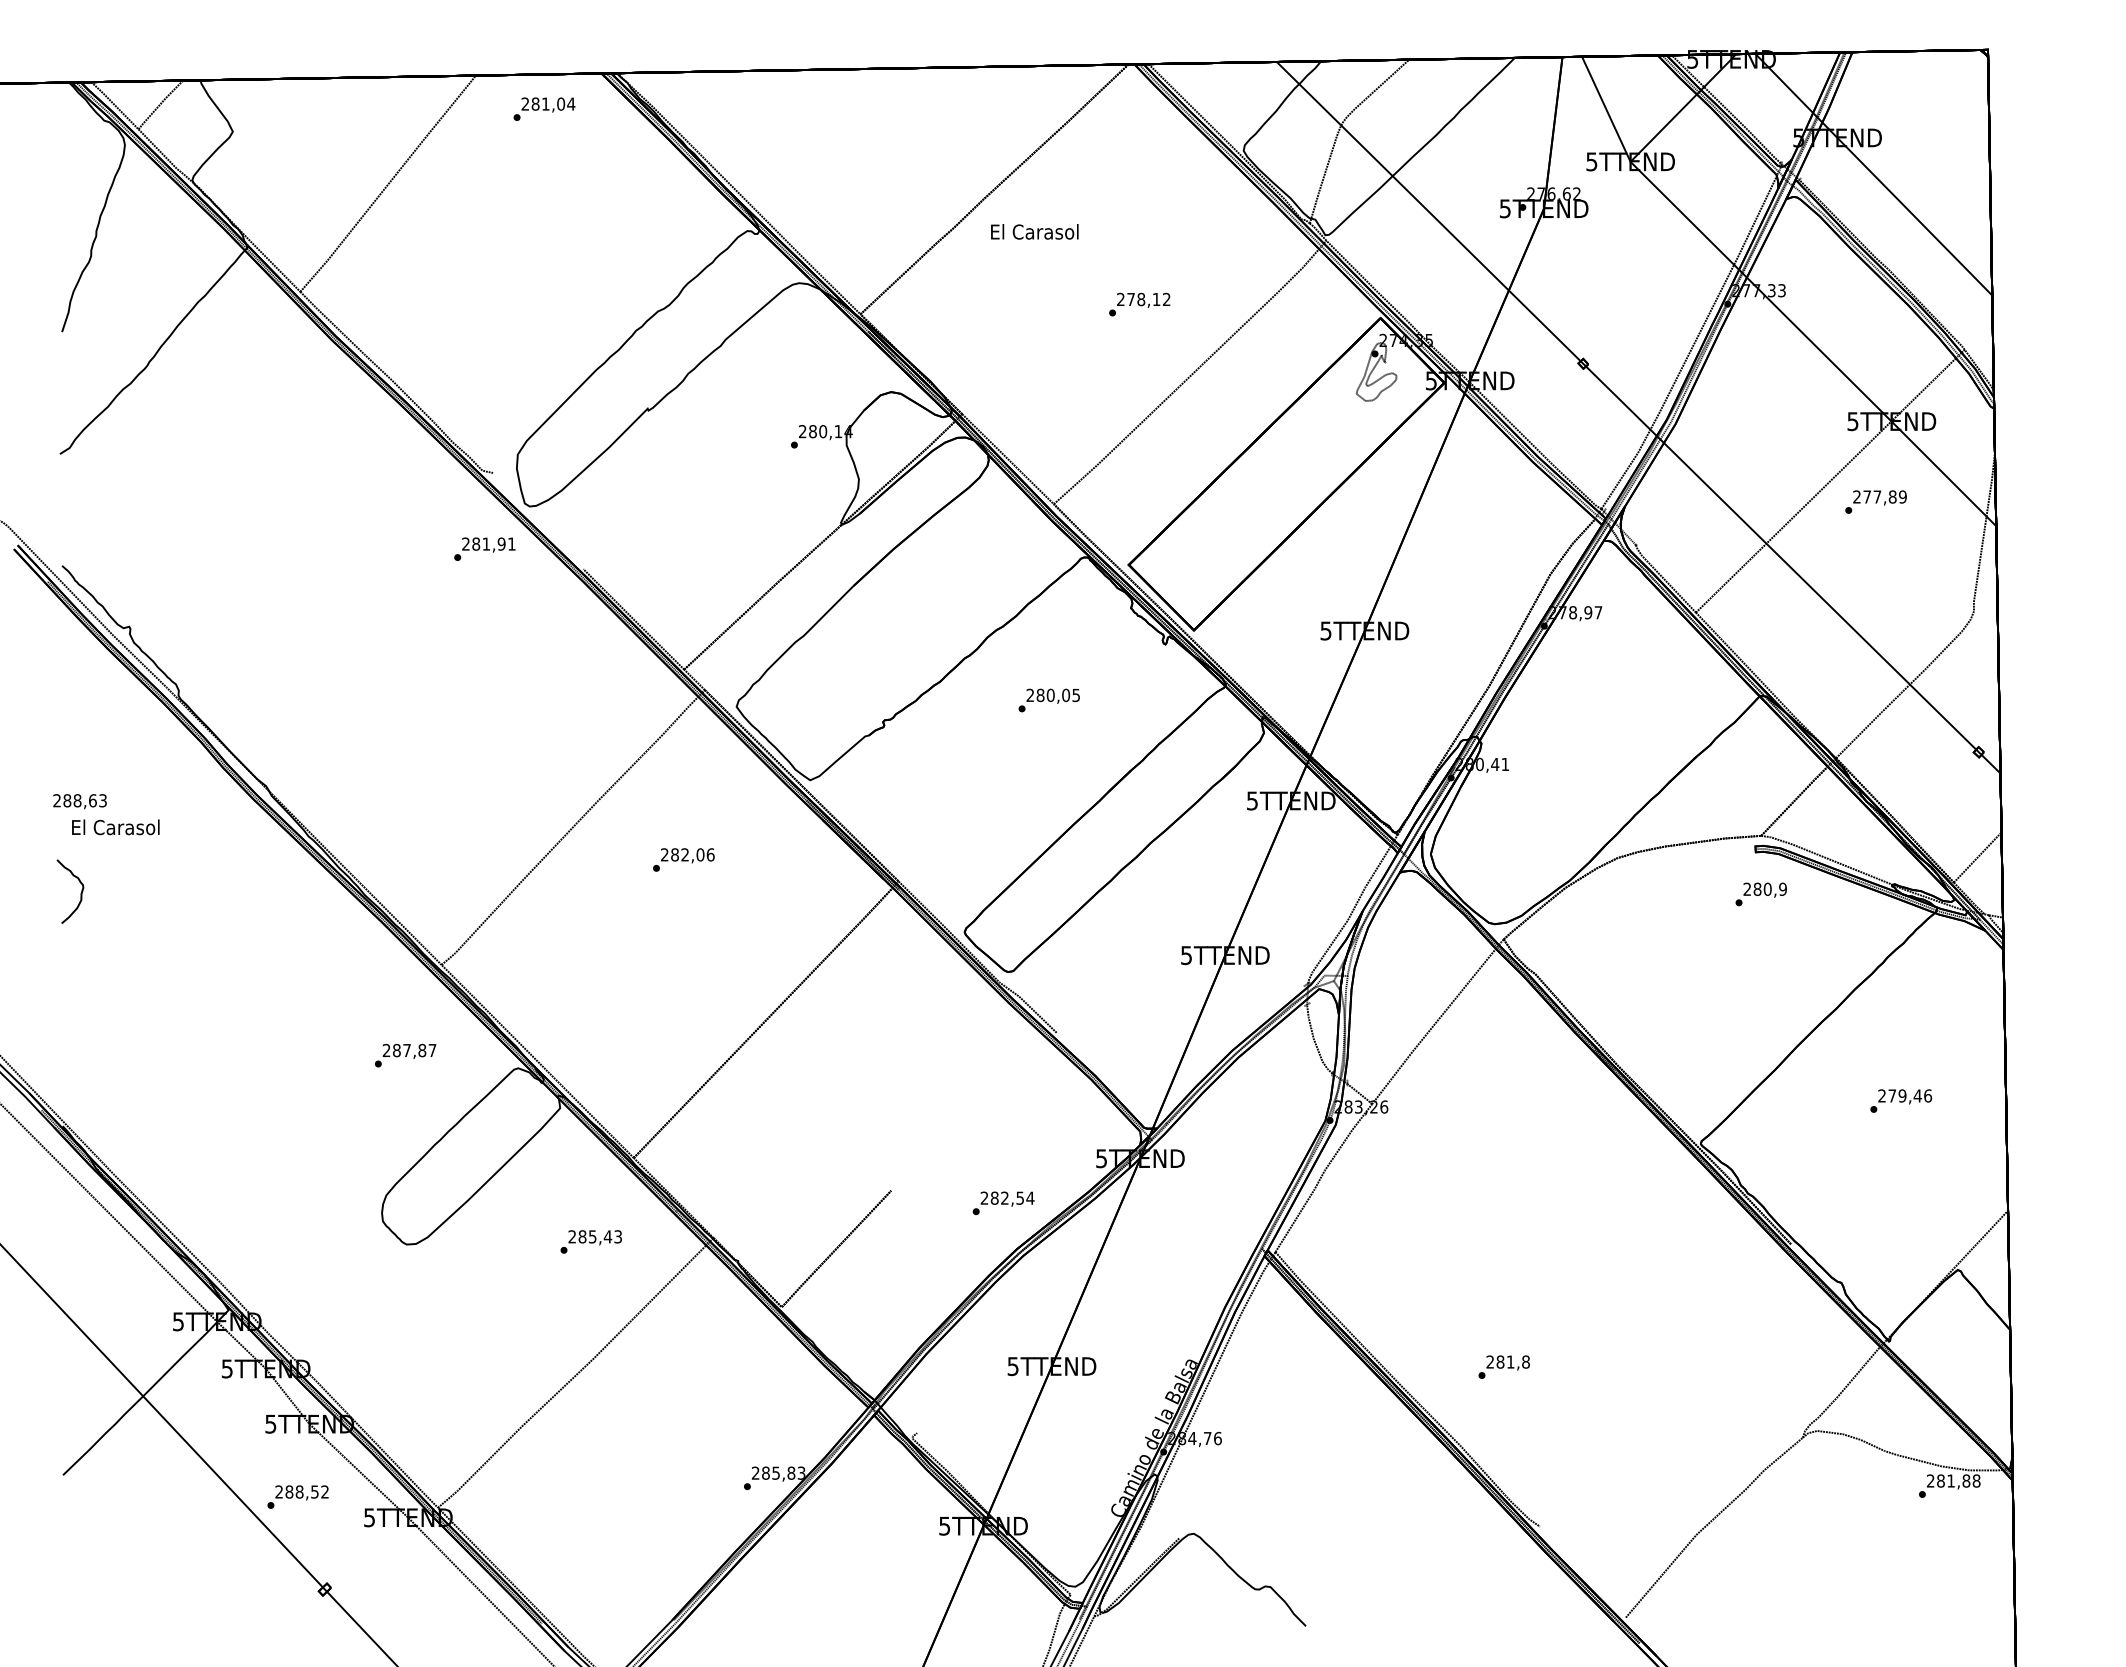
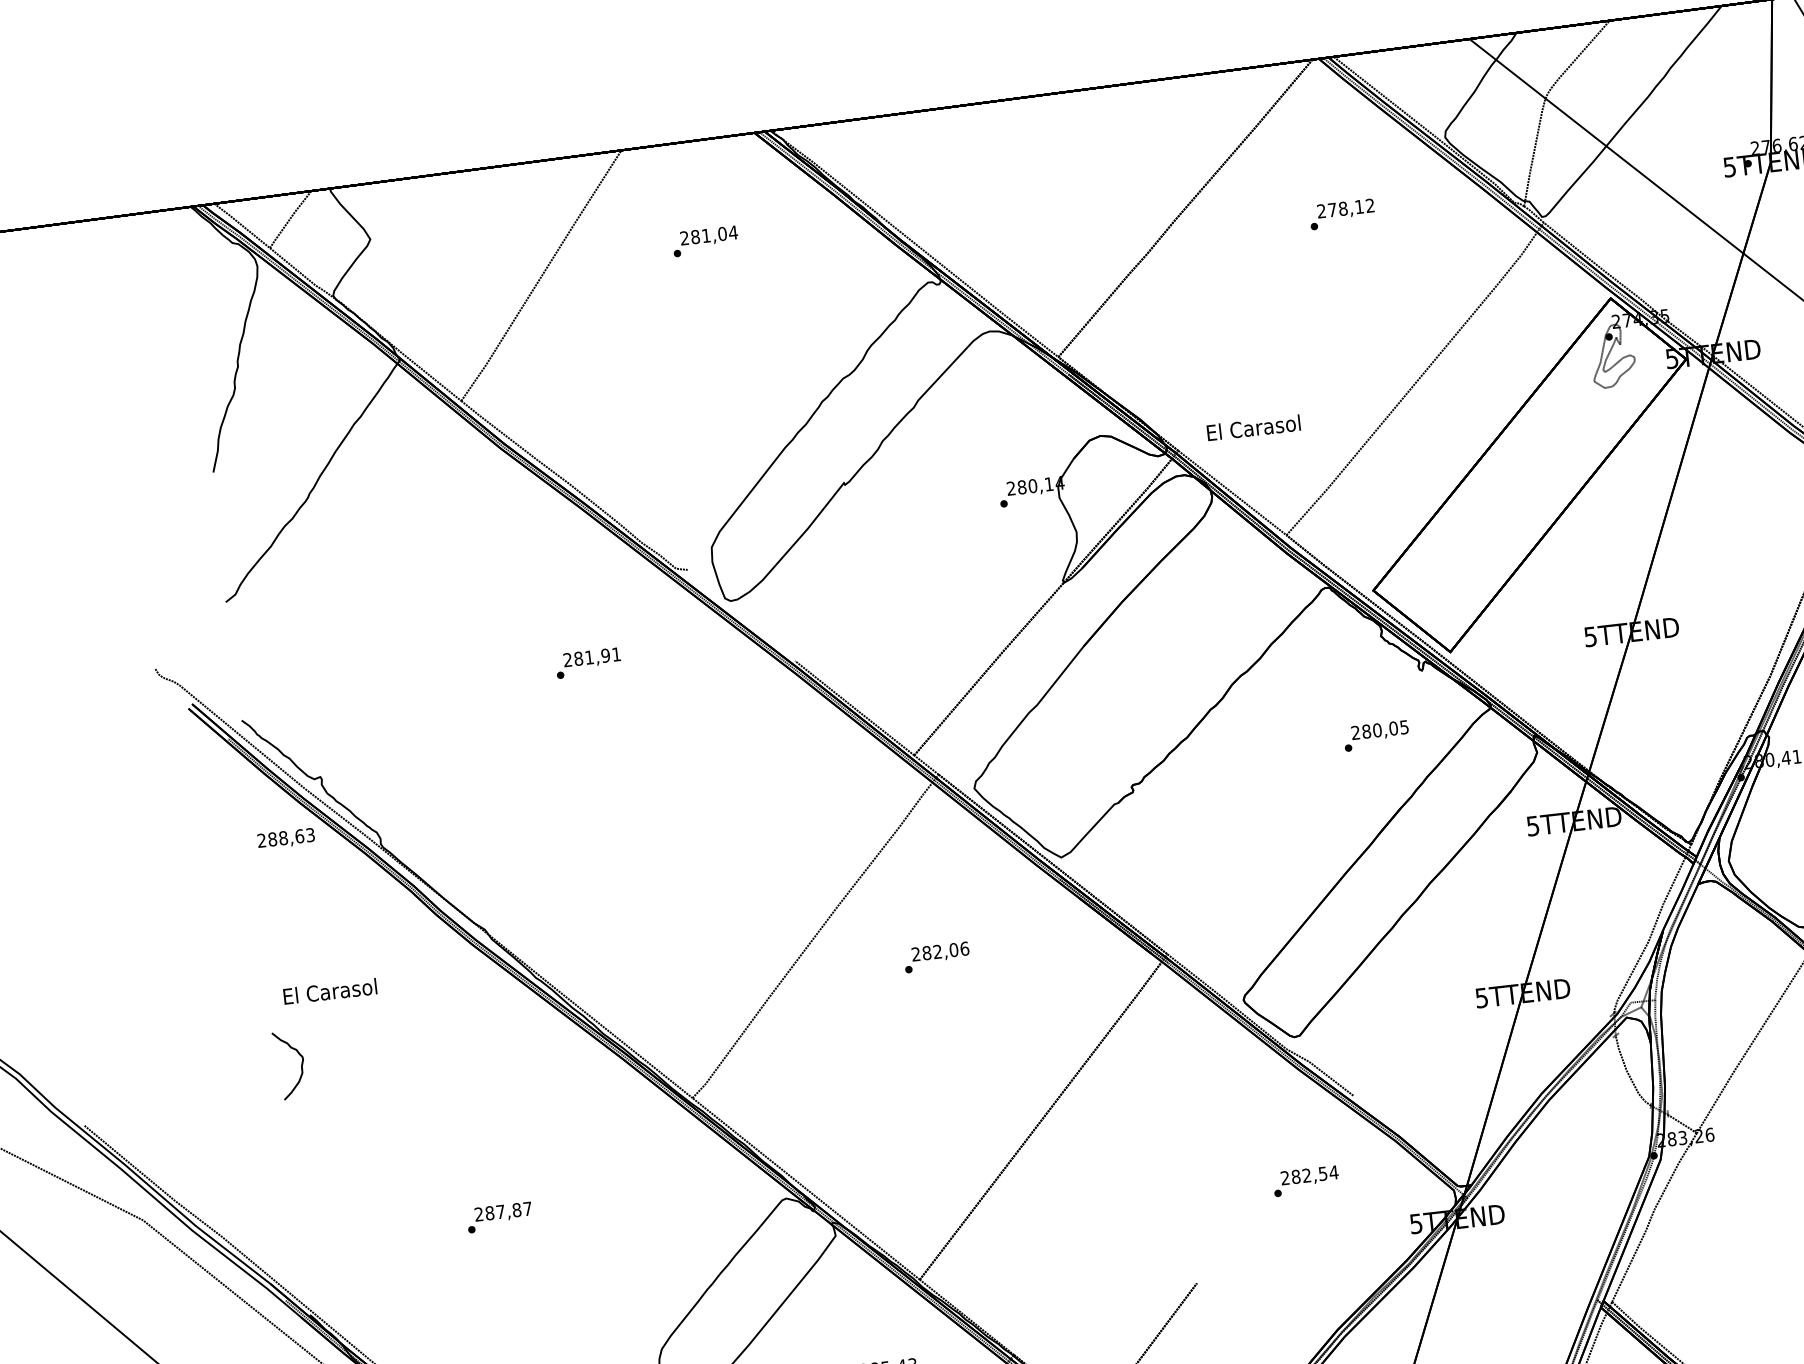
text: (544, 108) -> (705, 240), moved
text: (1034, 231) -> (1253, 427), moved
text: (1139, 304) -> (1341, 214), moved
text: (484, 548) -> (587, 662), moved
text: (1048, 700) -> (1375, 736), moved
text: (79, 801) -> (285, 838), moved
text: (405, 1055) -> (499, 1217), moved
text: (1003, 1203) -> (1305, 1181), moved

